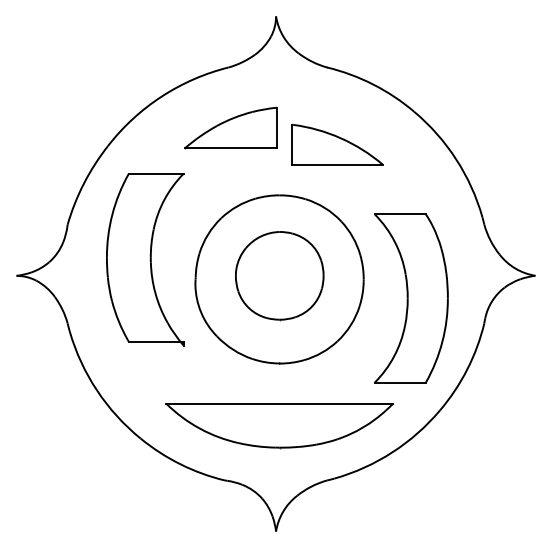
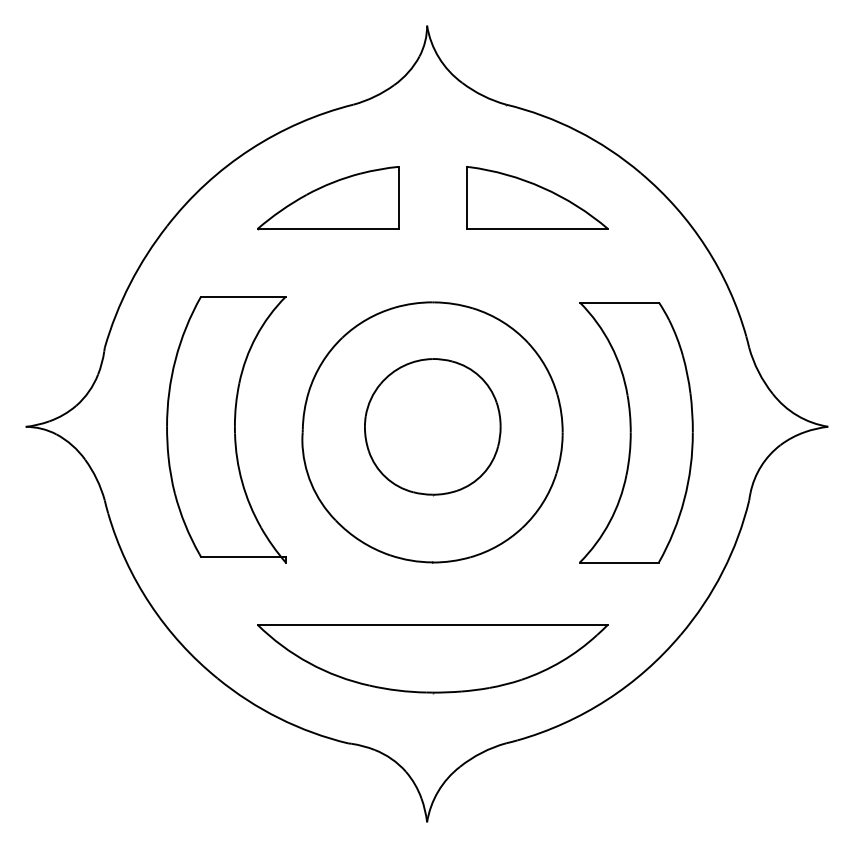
part: (230, 127) -> (327, 197), moved
part: (337, 144) -> (537, 197), moved
part: (145, 259) -> (226, 429), moved
part: (411, 298) -> (636, 432), moved

